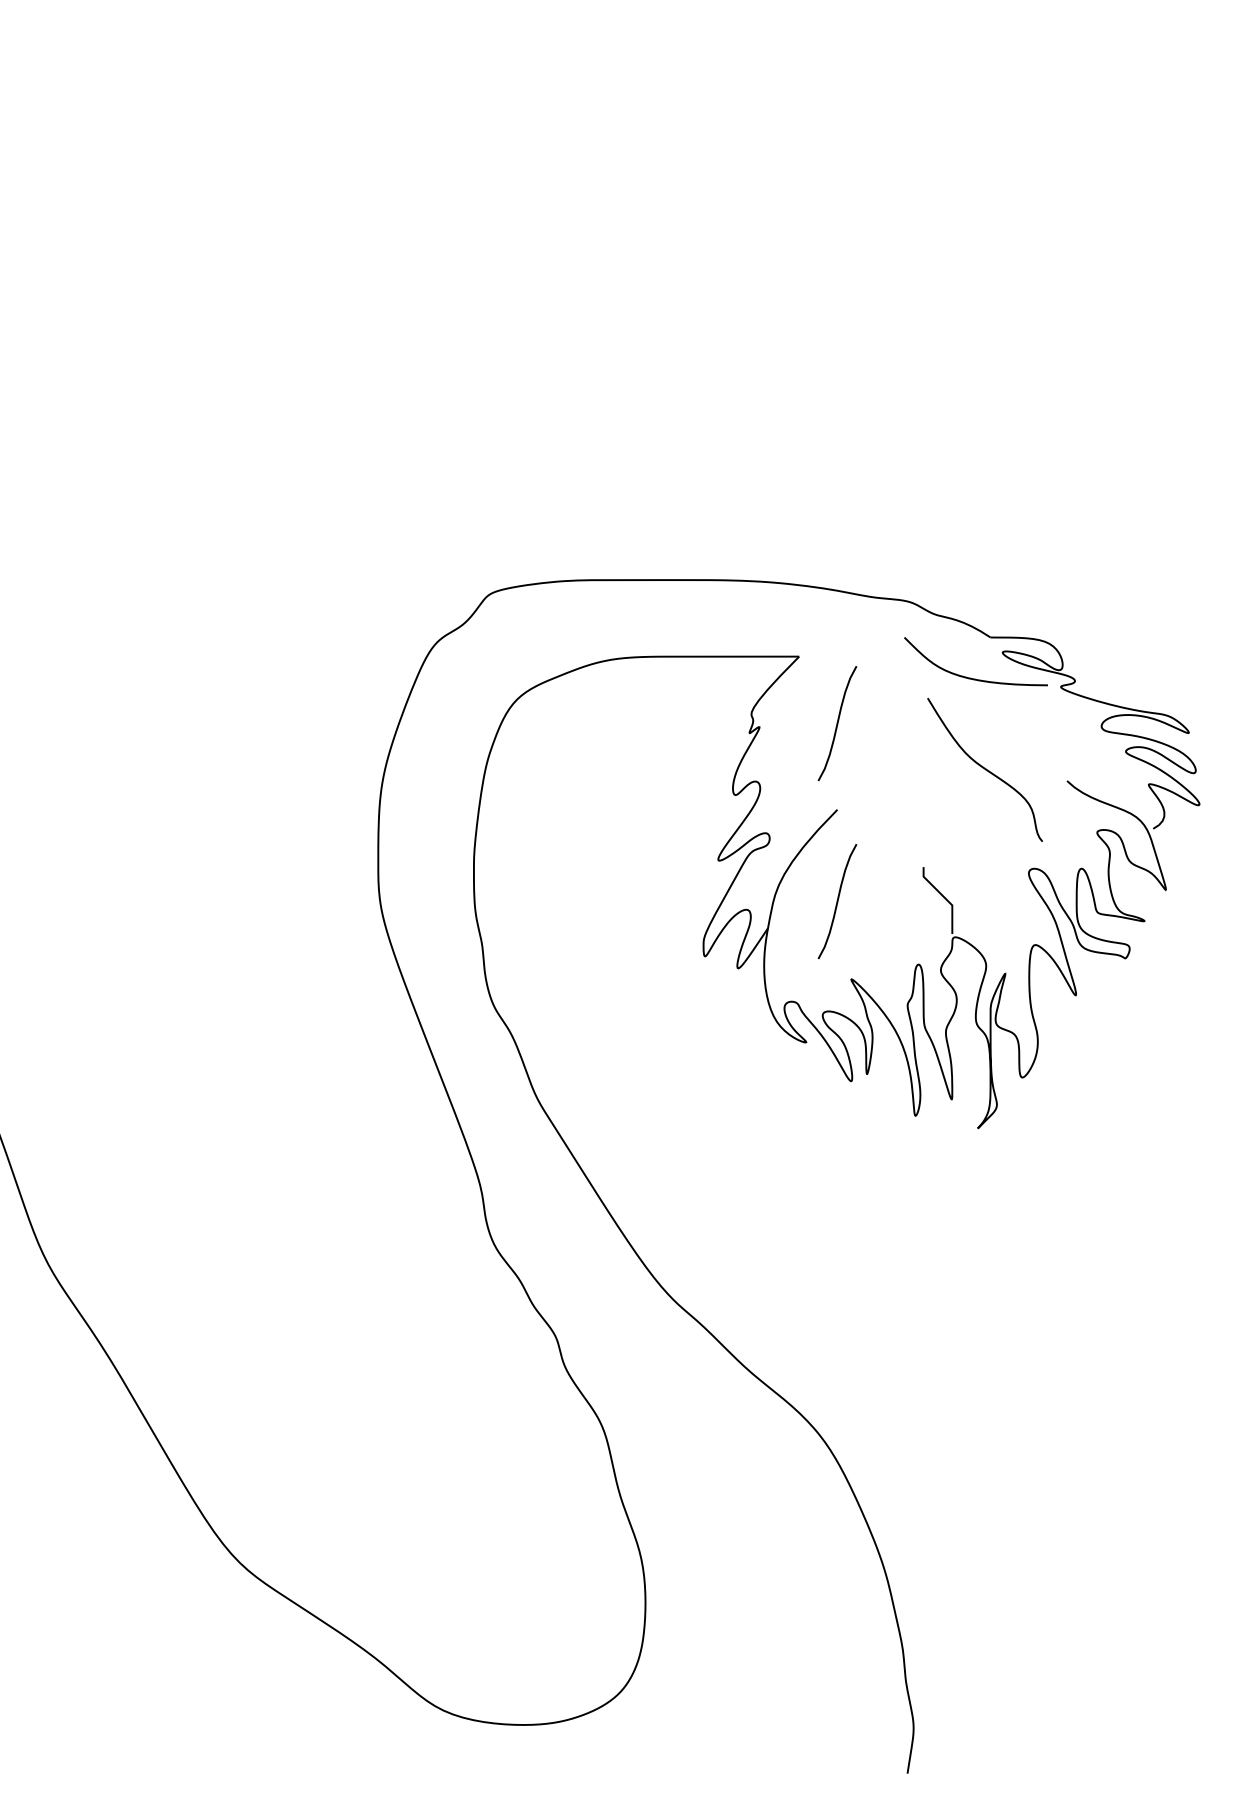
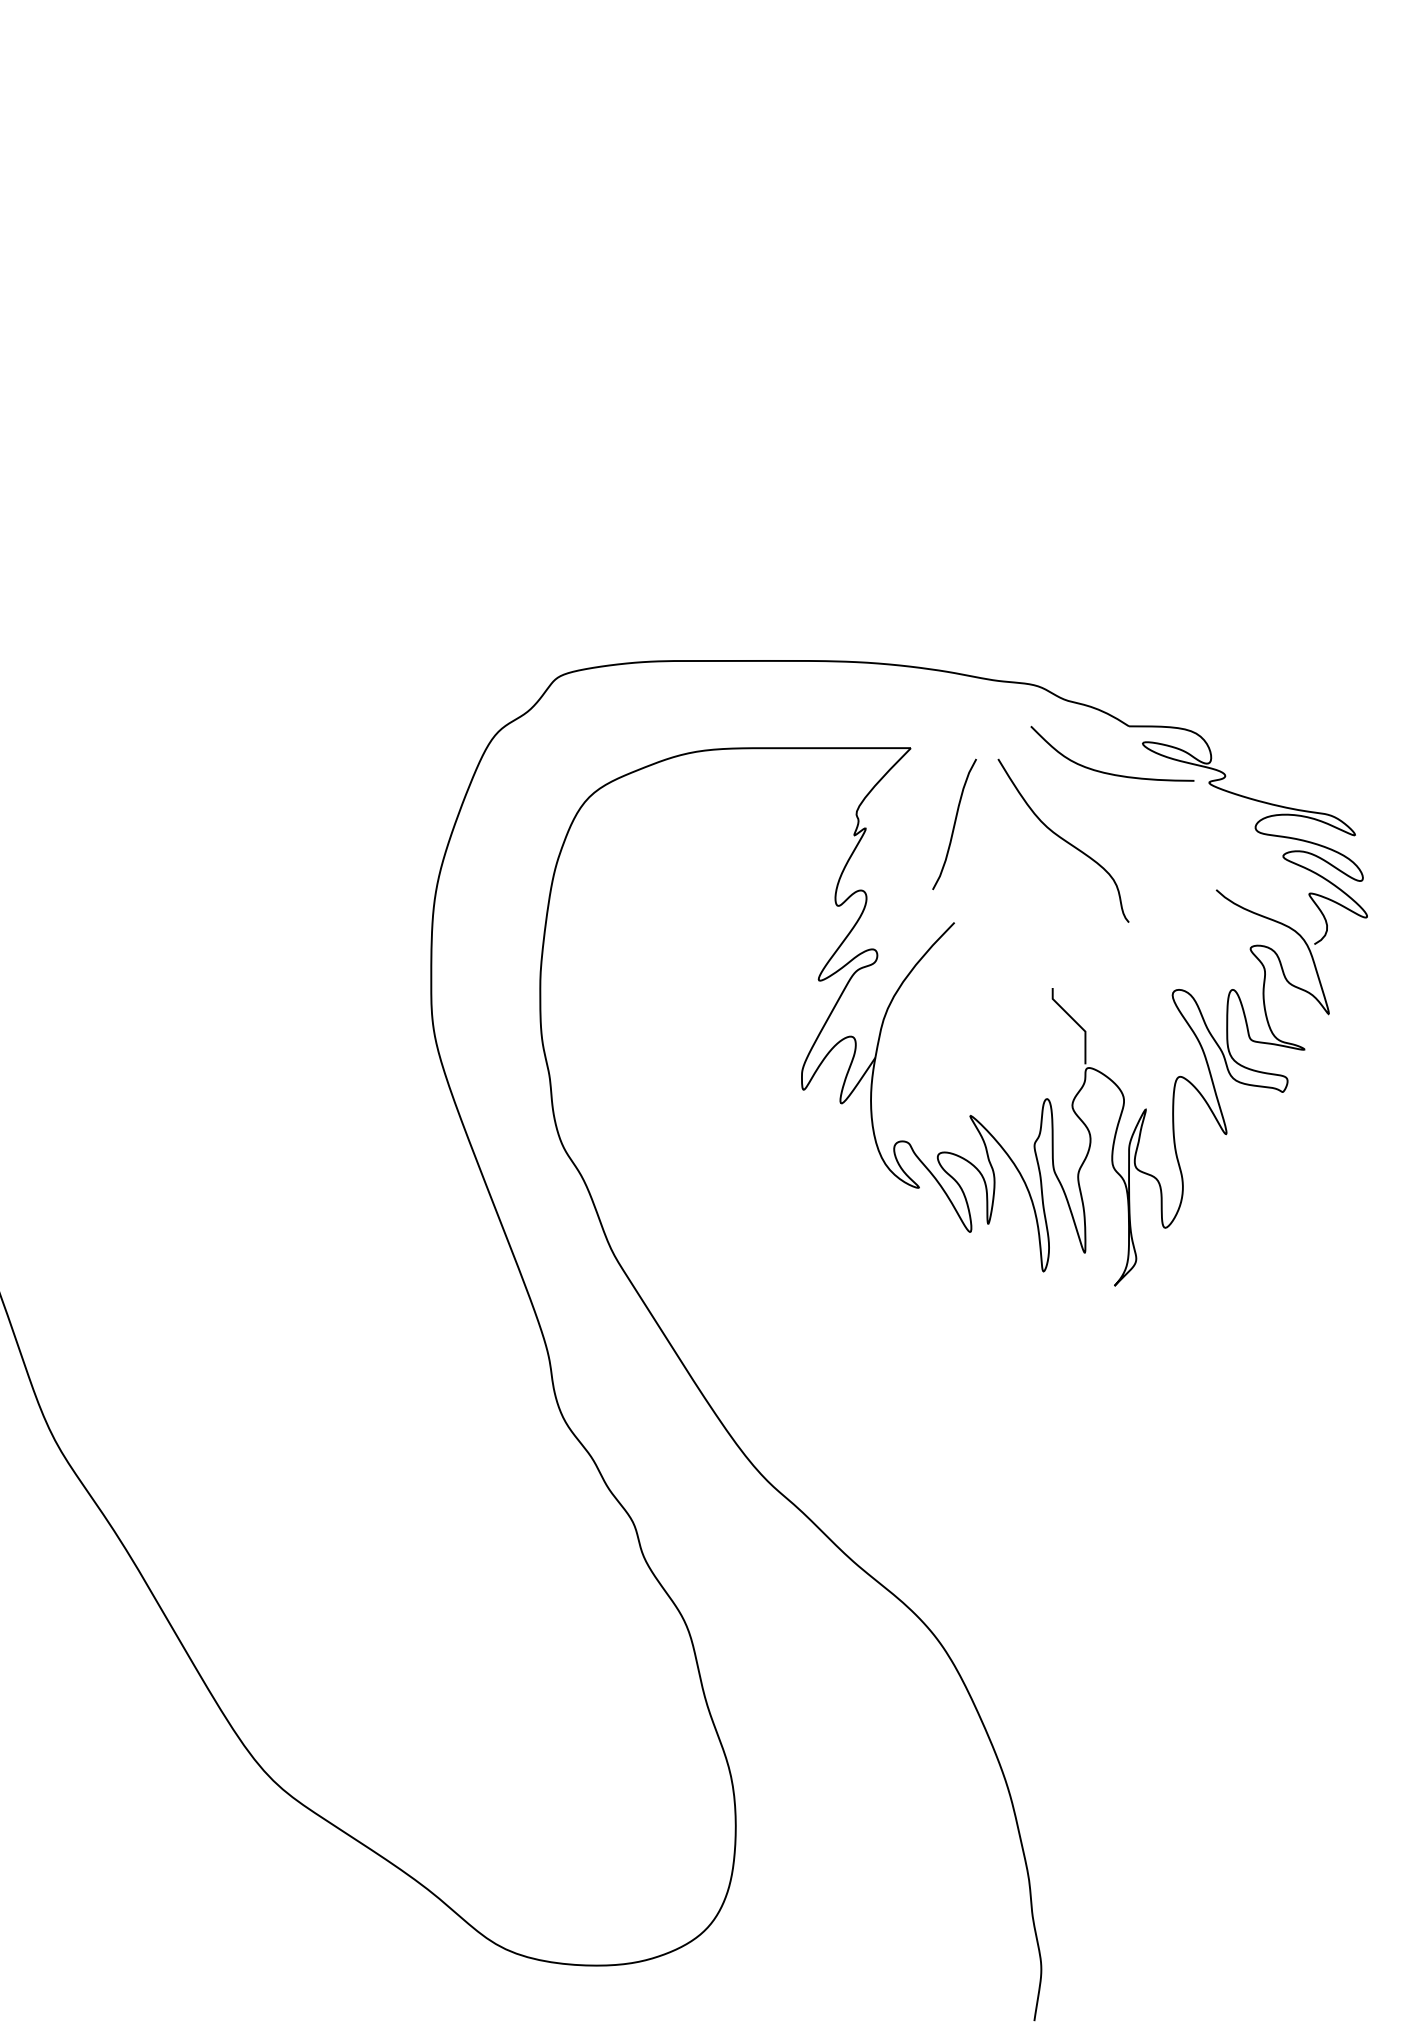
curve: (984, 769) -> (1062, 840), moved
curve: (837, 901) -> (954, 1027), removed

